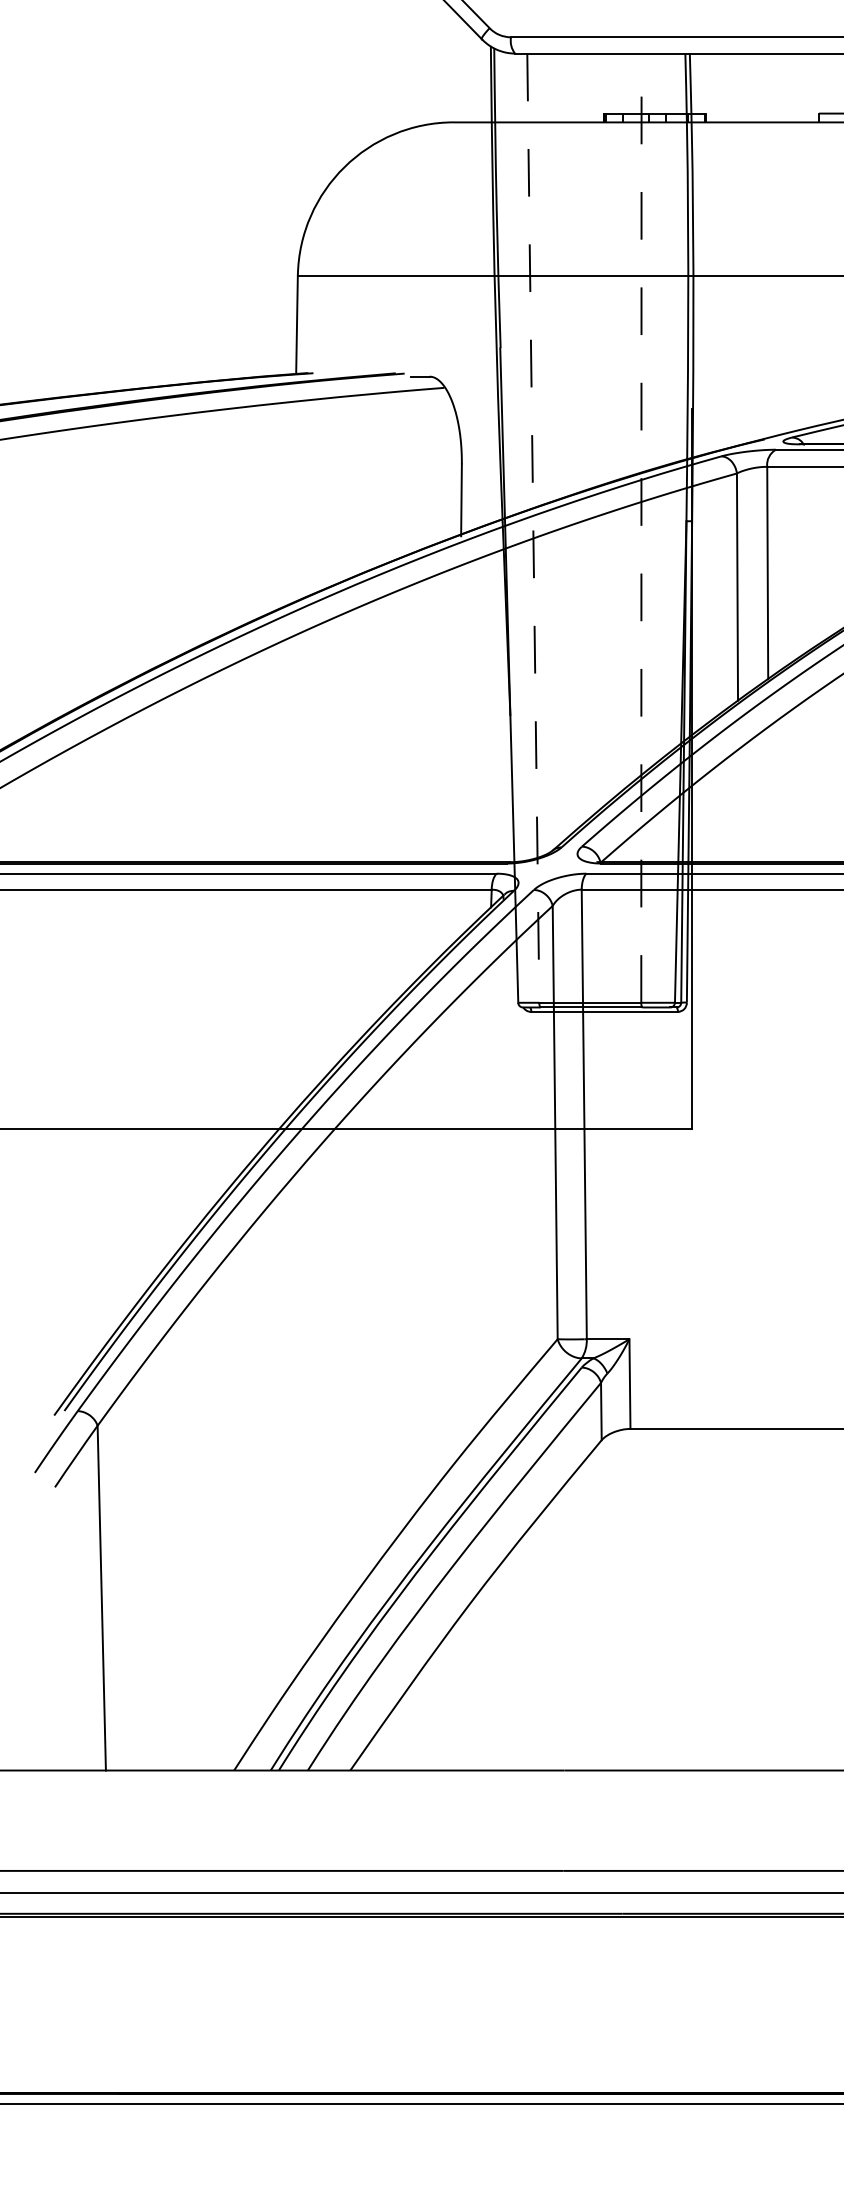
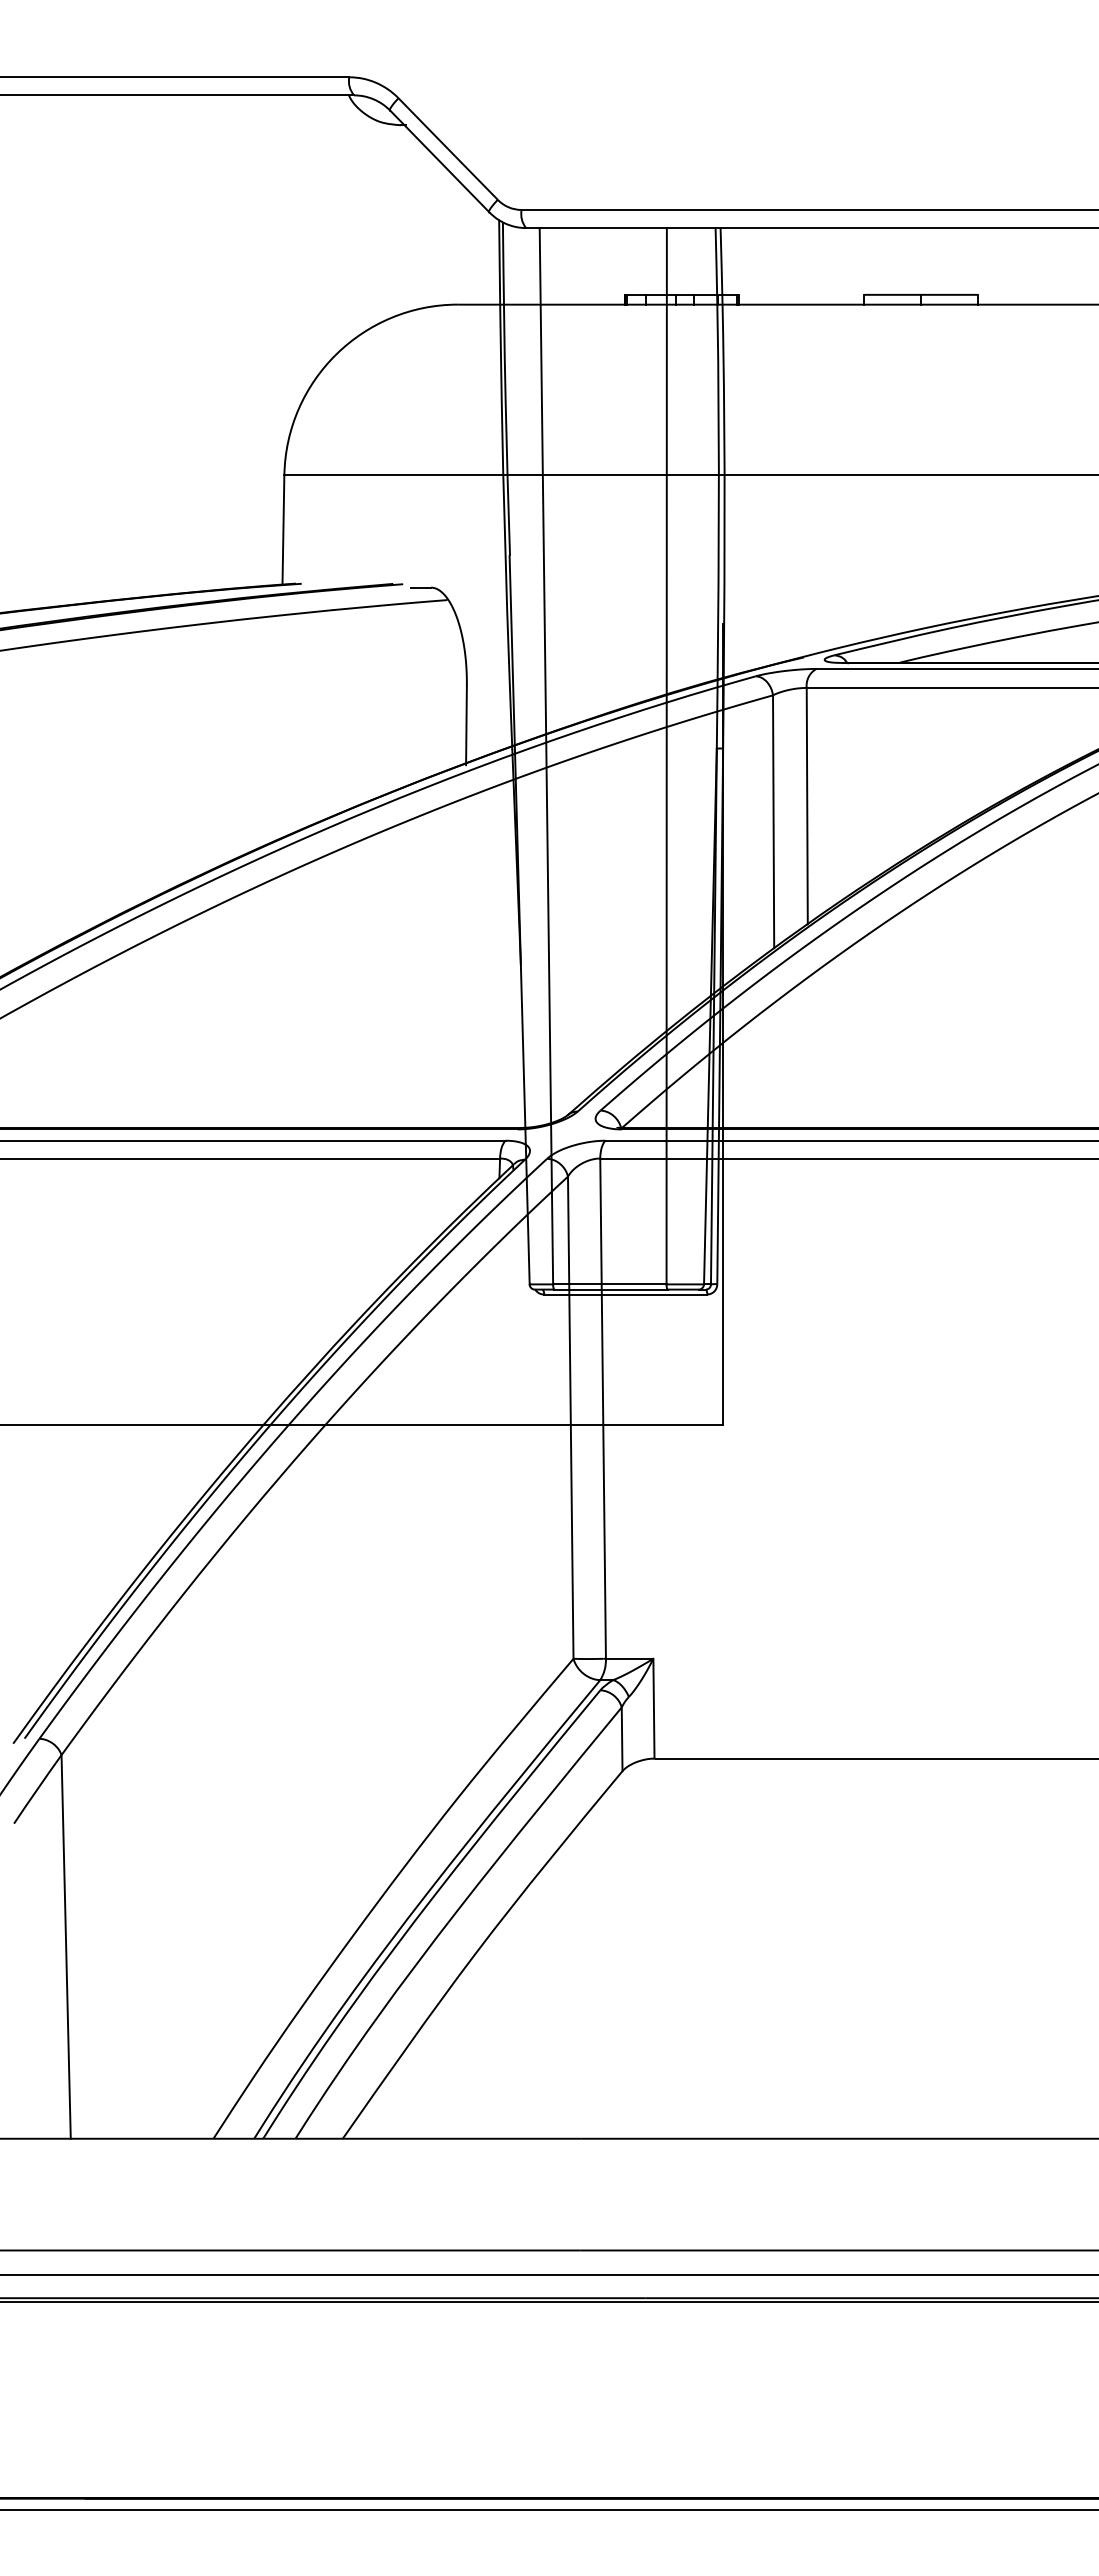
line: (641, 527) -> (666, 755), dashed -> solid
line: (533, 528) -> (546, 756), dashed -> solid

